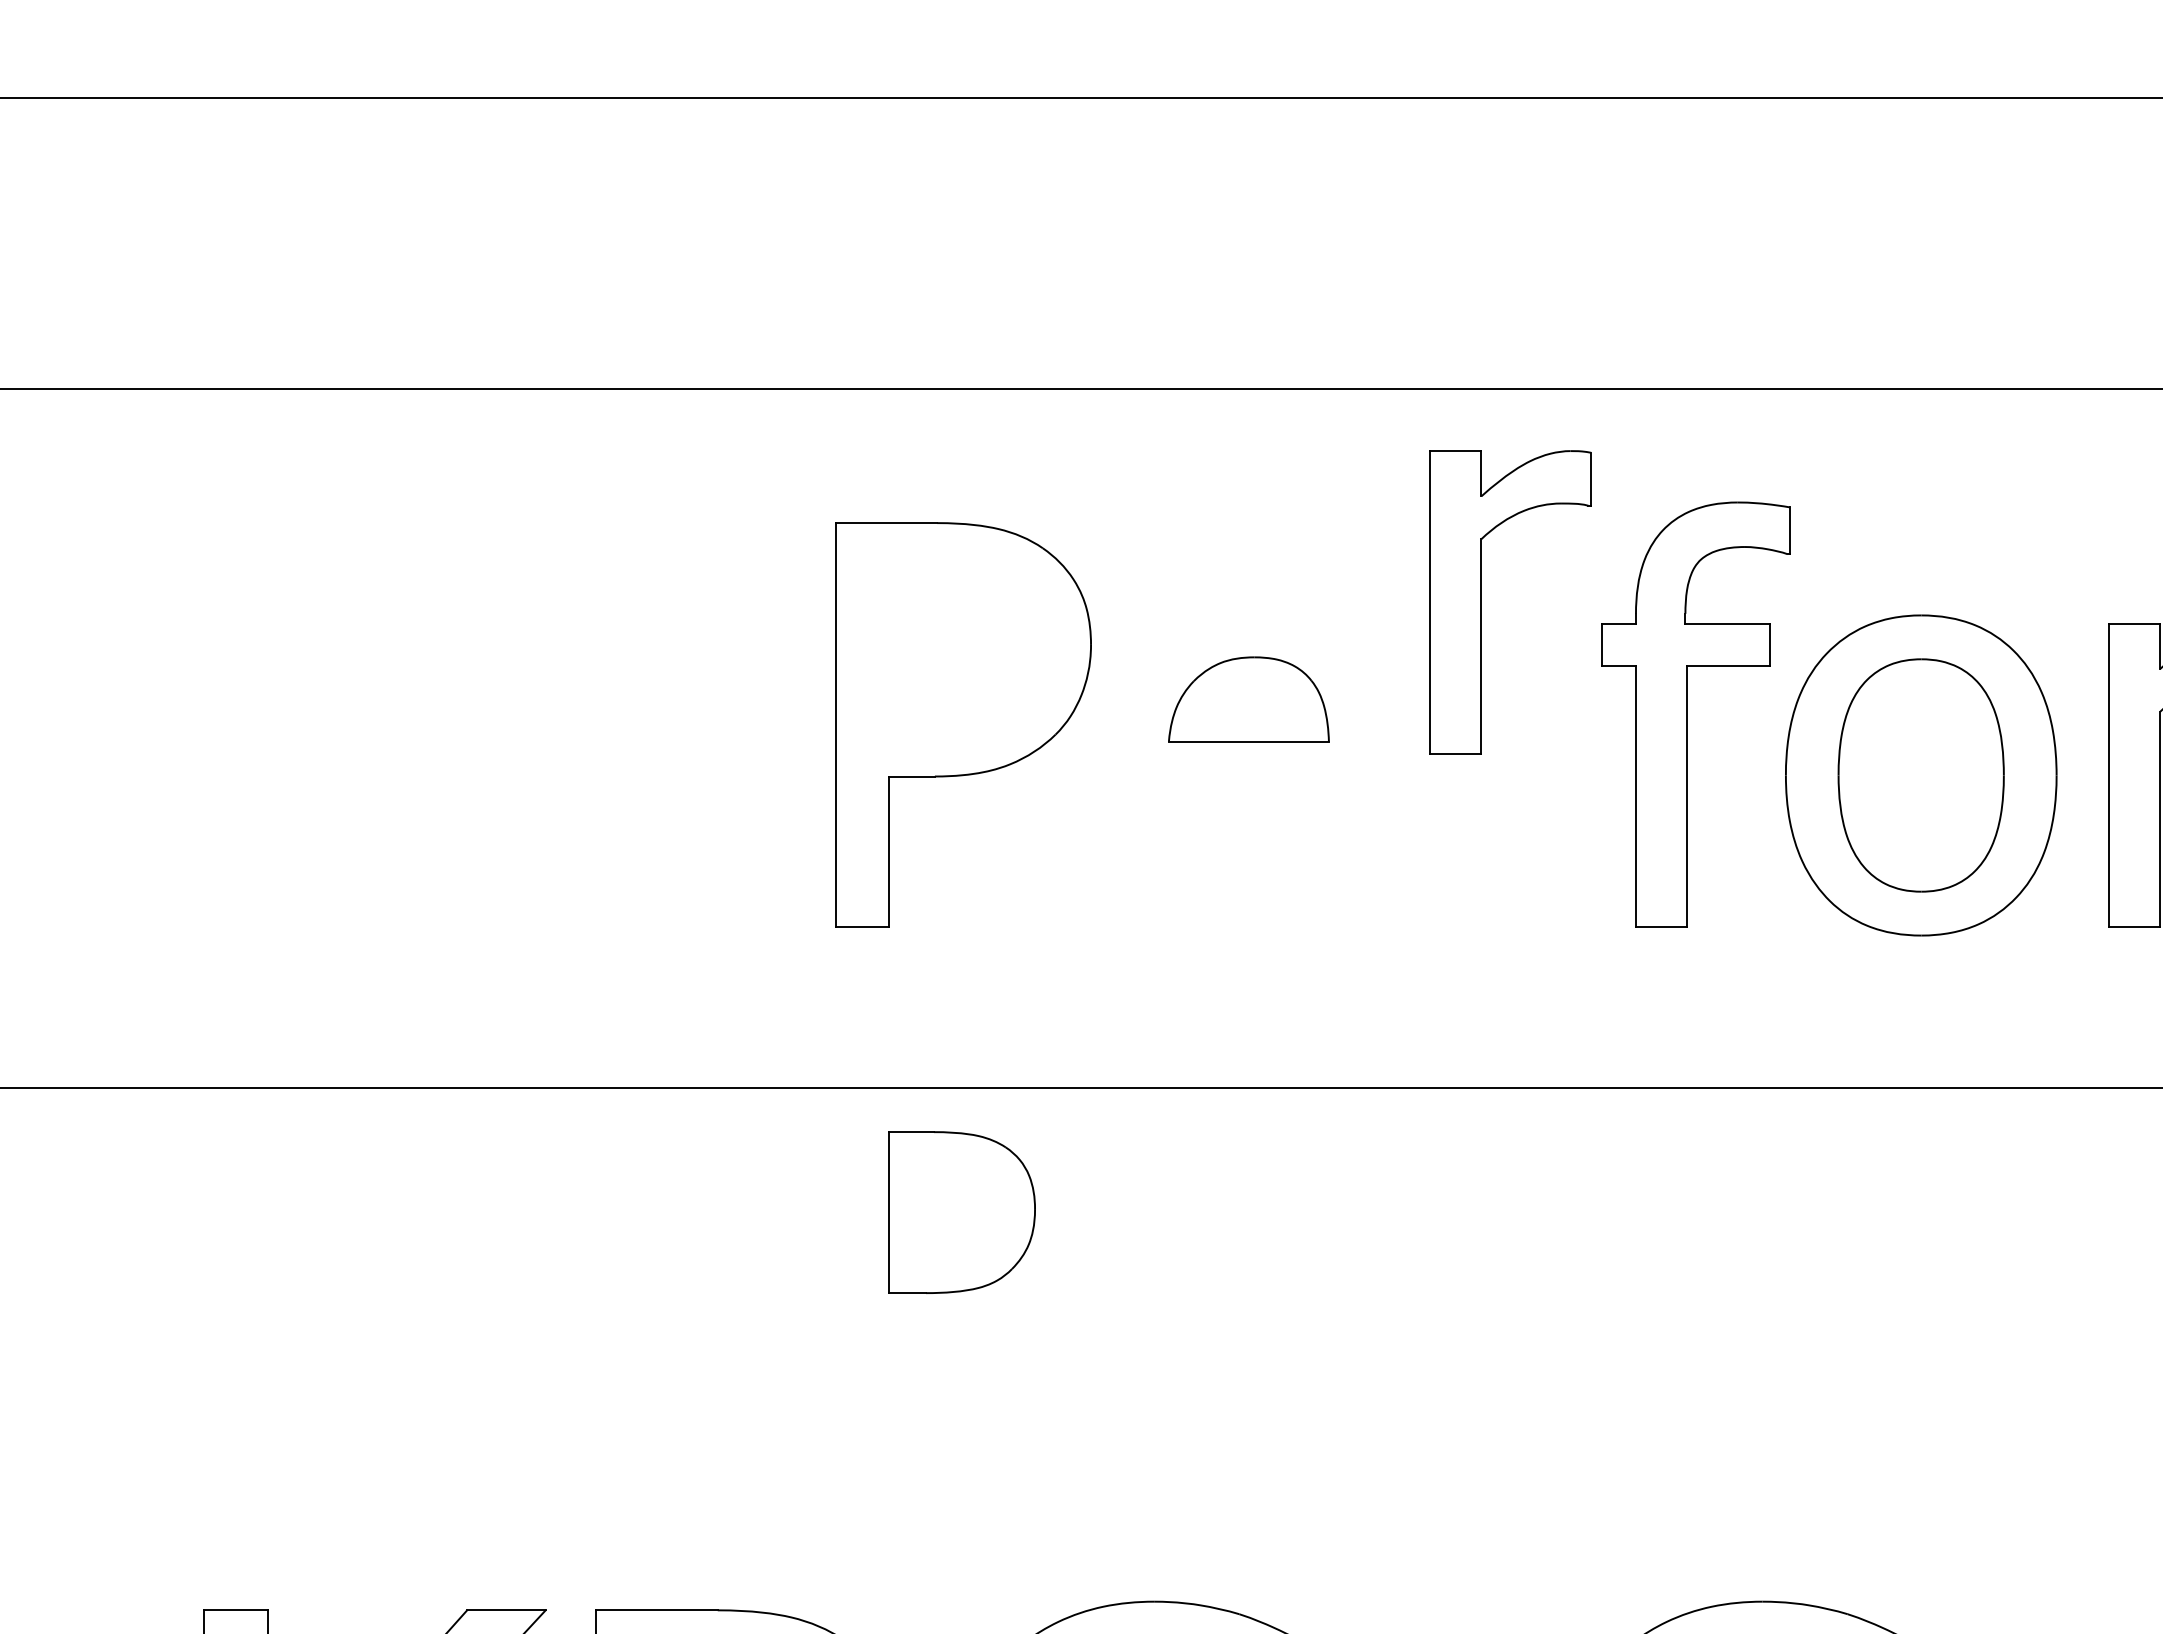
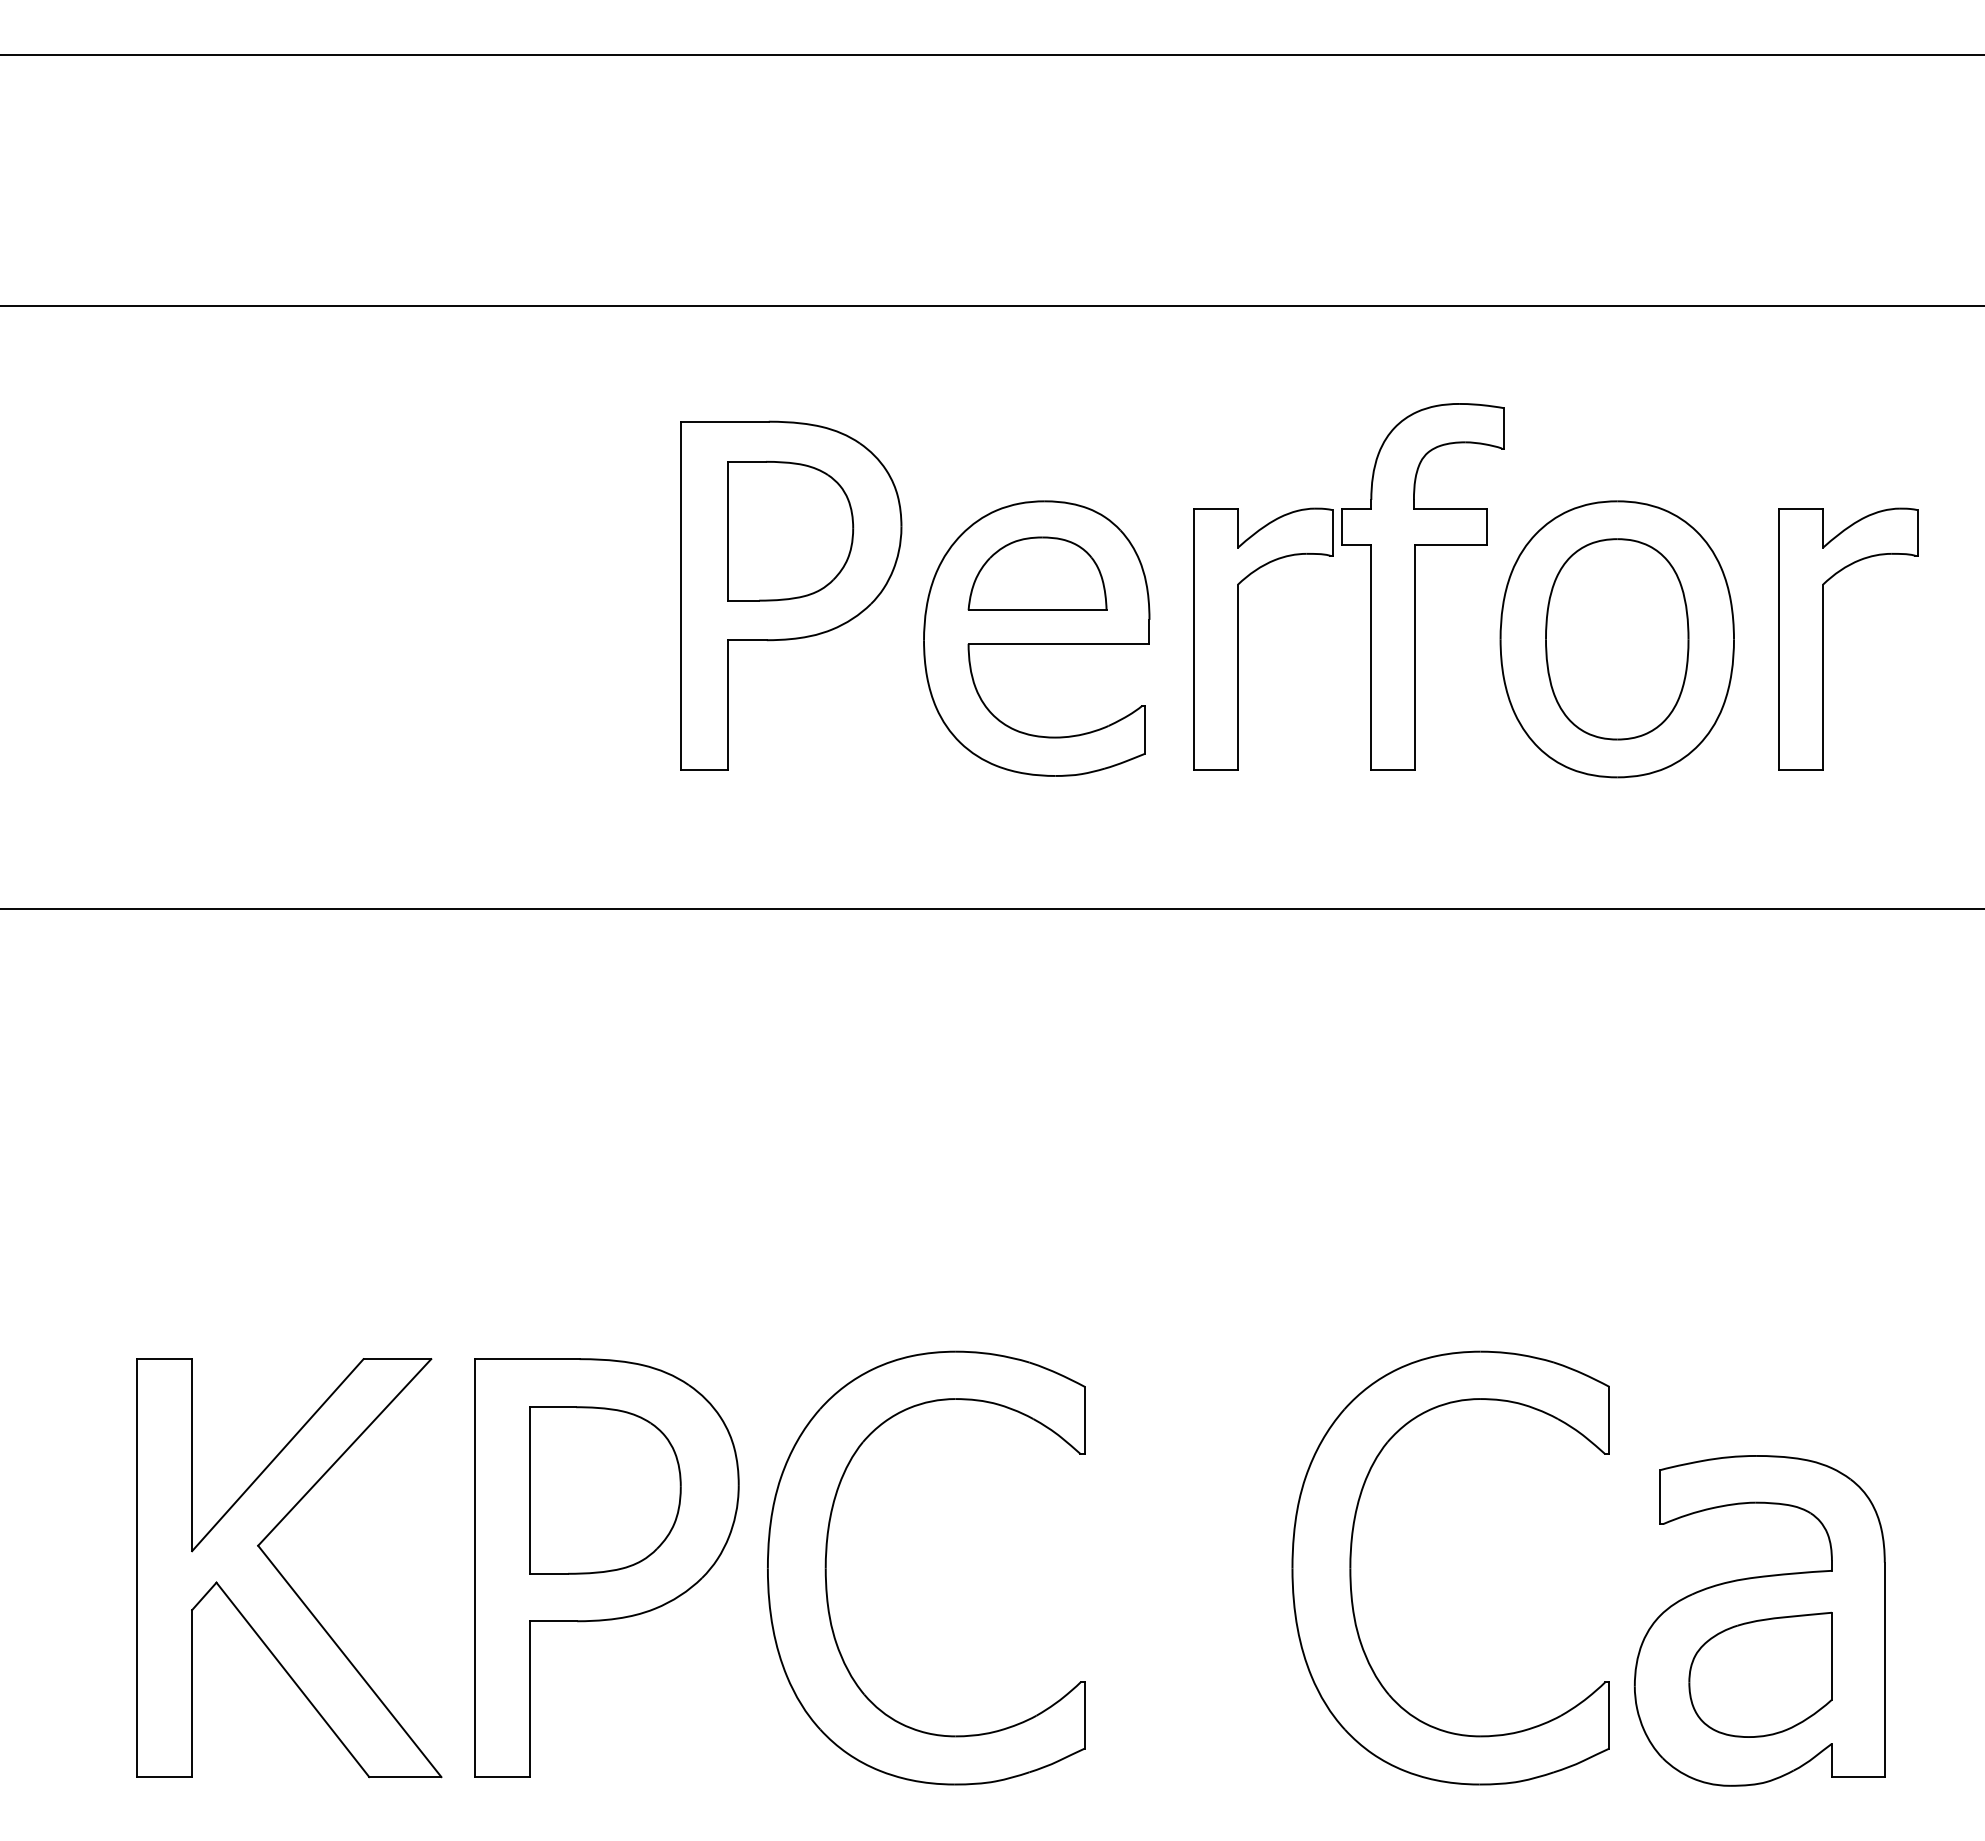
part: (1481, 601) -> (1238, 638), moved
part: (1247, 774) -> (1036, 638), added
part: (962, 1212) -> (790, 531), moved

